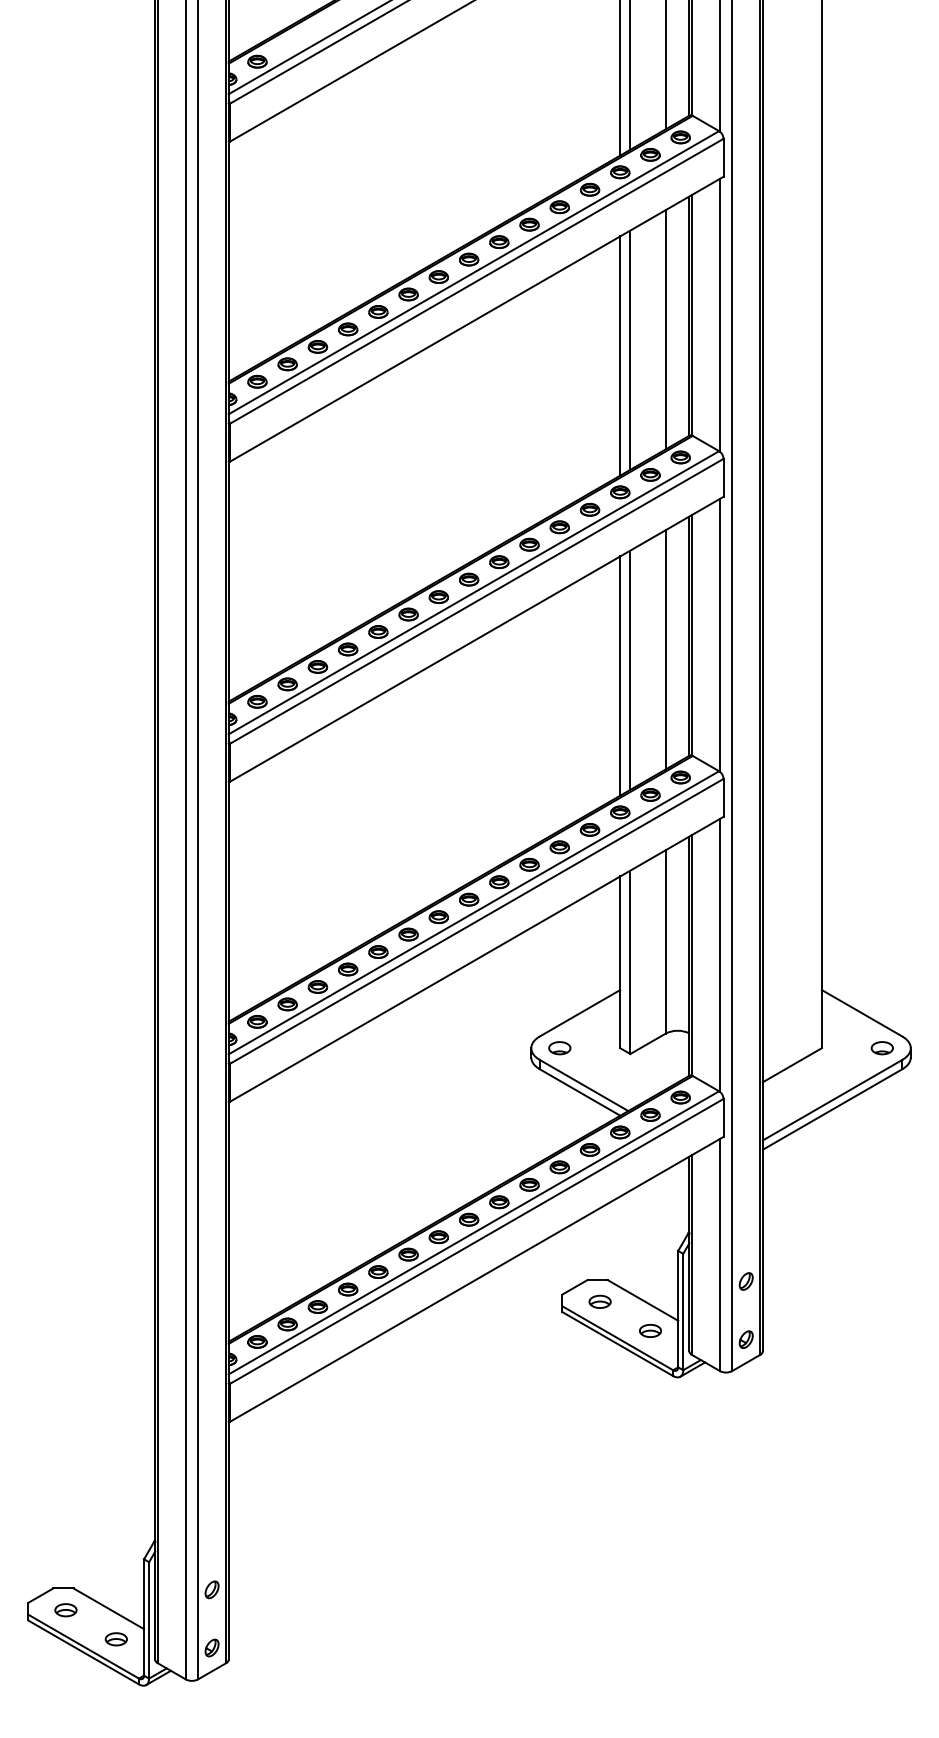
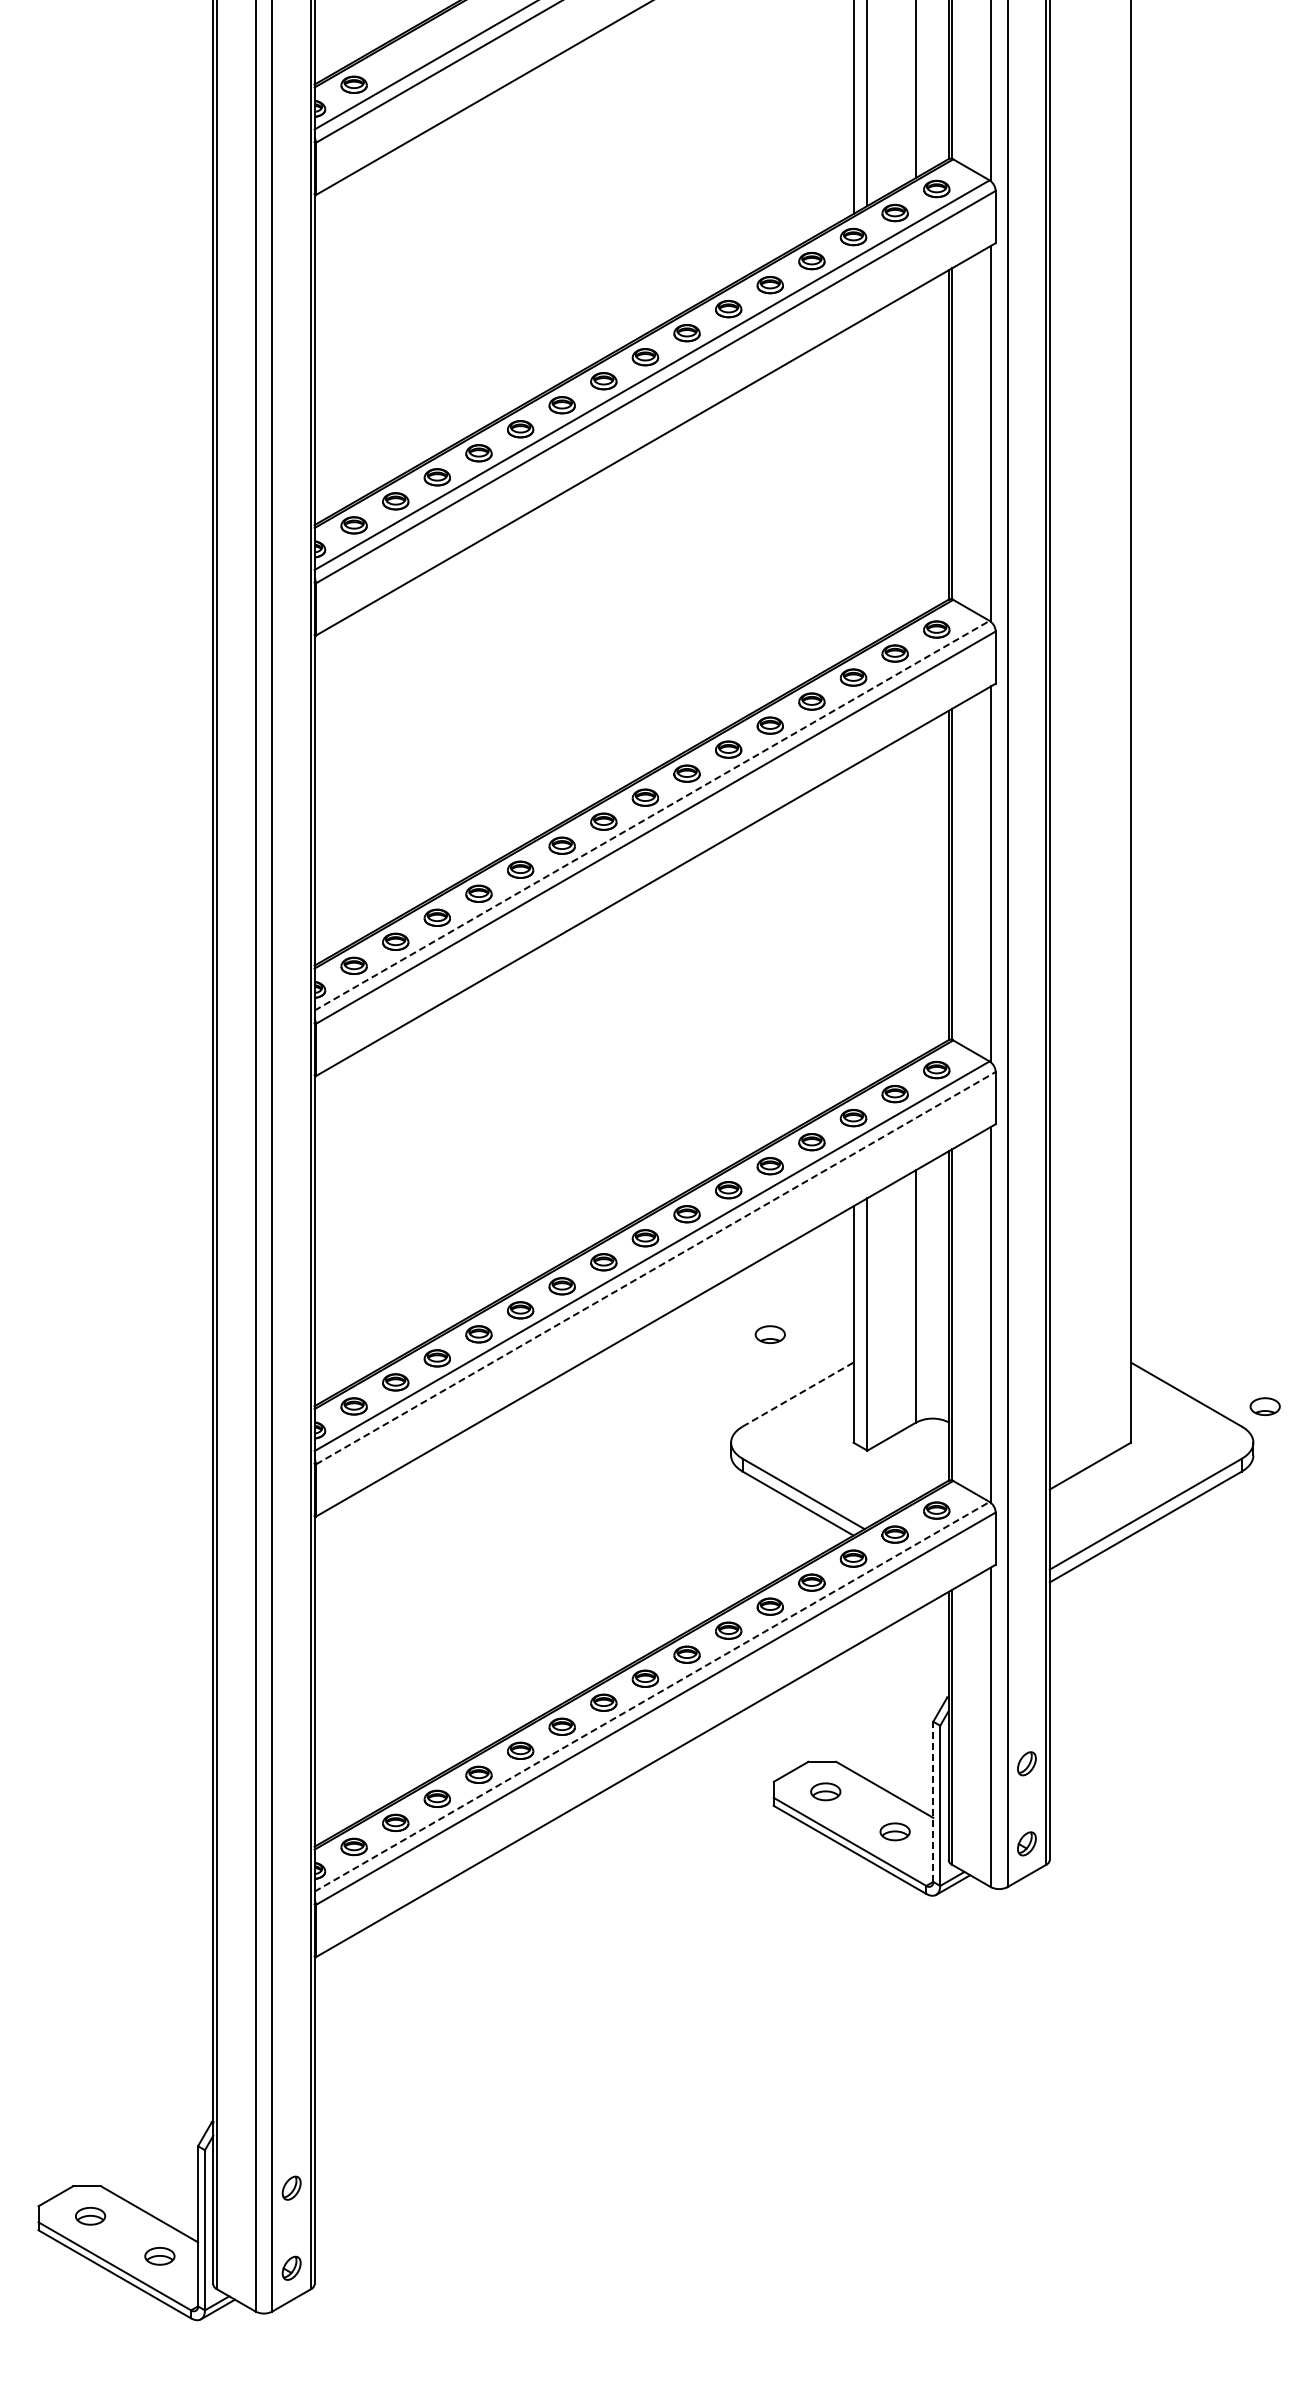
line: (665, 329) -> (915, 453), removed
line: (630, 349) -> (867, 481), removed
line: (620, 355) -> (853, 489), removed
line: (474, 592) -> (652, 815), solid -> dashed
line: (665, 649) -> (915, 894), removed
line: (630, 670) -> (867, 922), removed
line: (620, 676) -> (853, 930), removed
line: (477, 920) -> (656, 1267), solid -> dashed
line: (580, 1013) -> (798, 1394), solid -> dashed
part: (559, 1048) -> (769, 1334), moved
part: (881, 1048) -> (1264, 1406), moved
line: (474, 1232) -> (652, 1696), solid -> dashed
line: (678, 1308) -> (933, 1801), solid -> dashed

